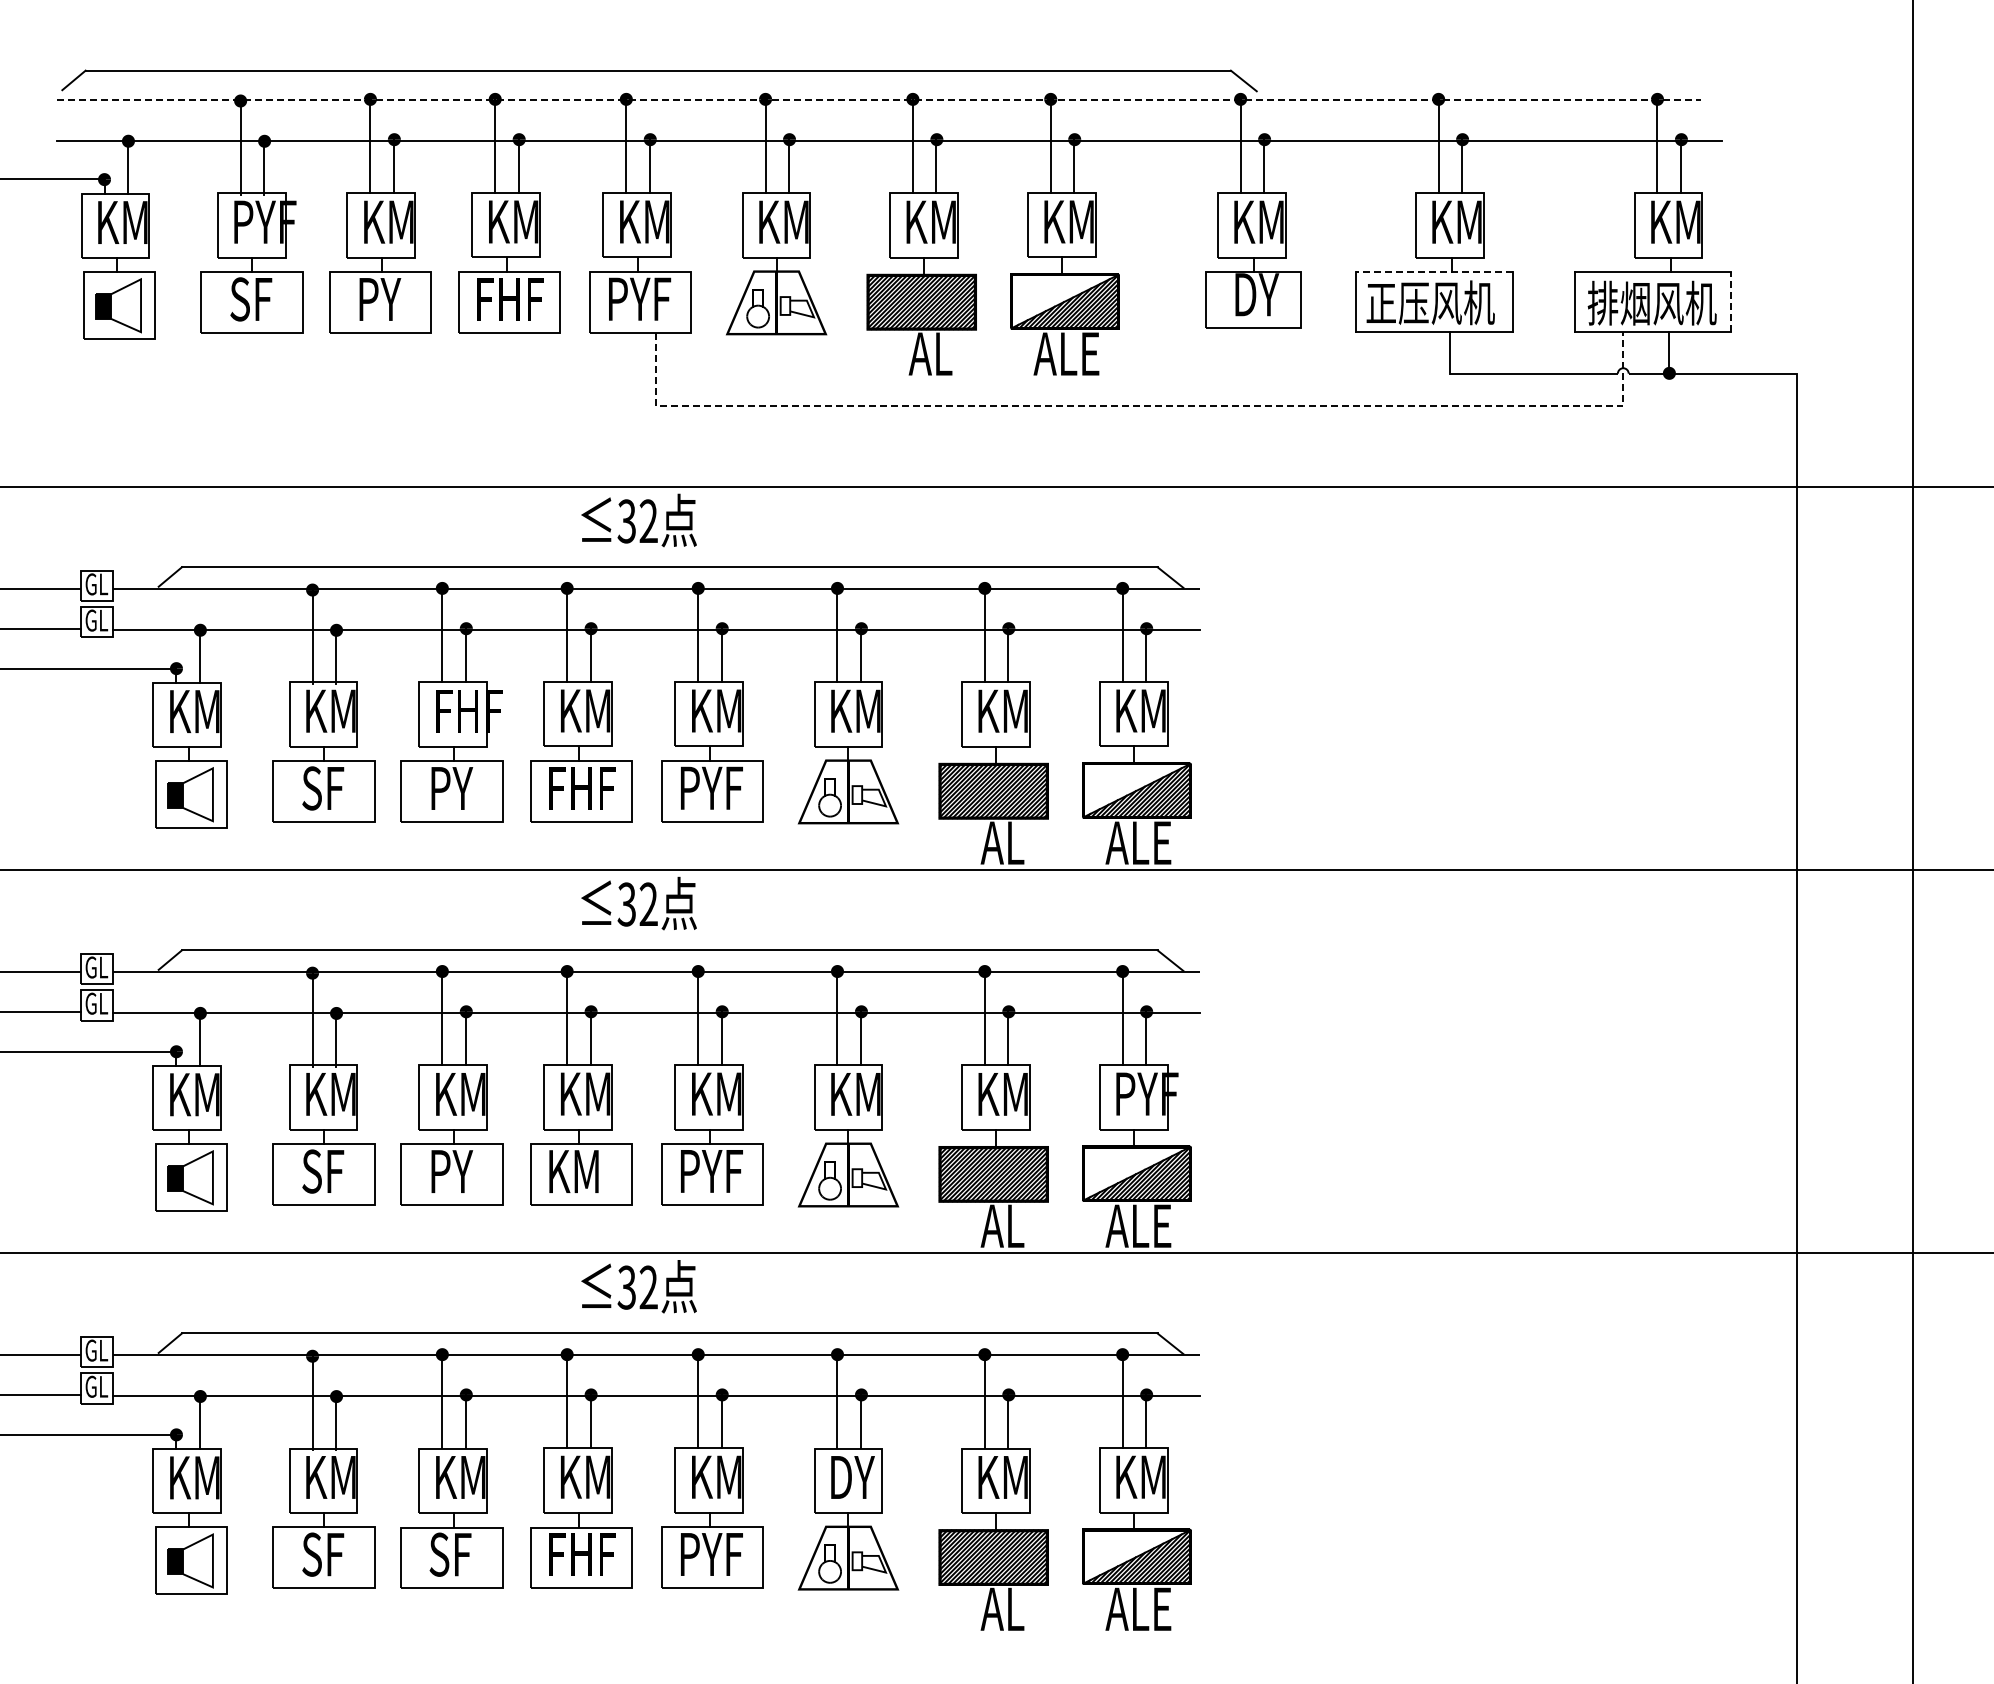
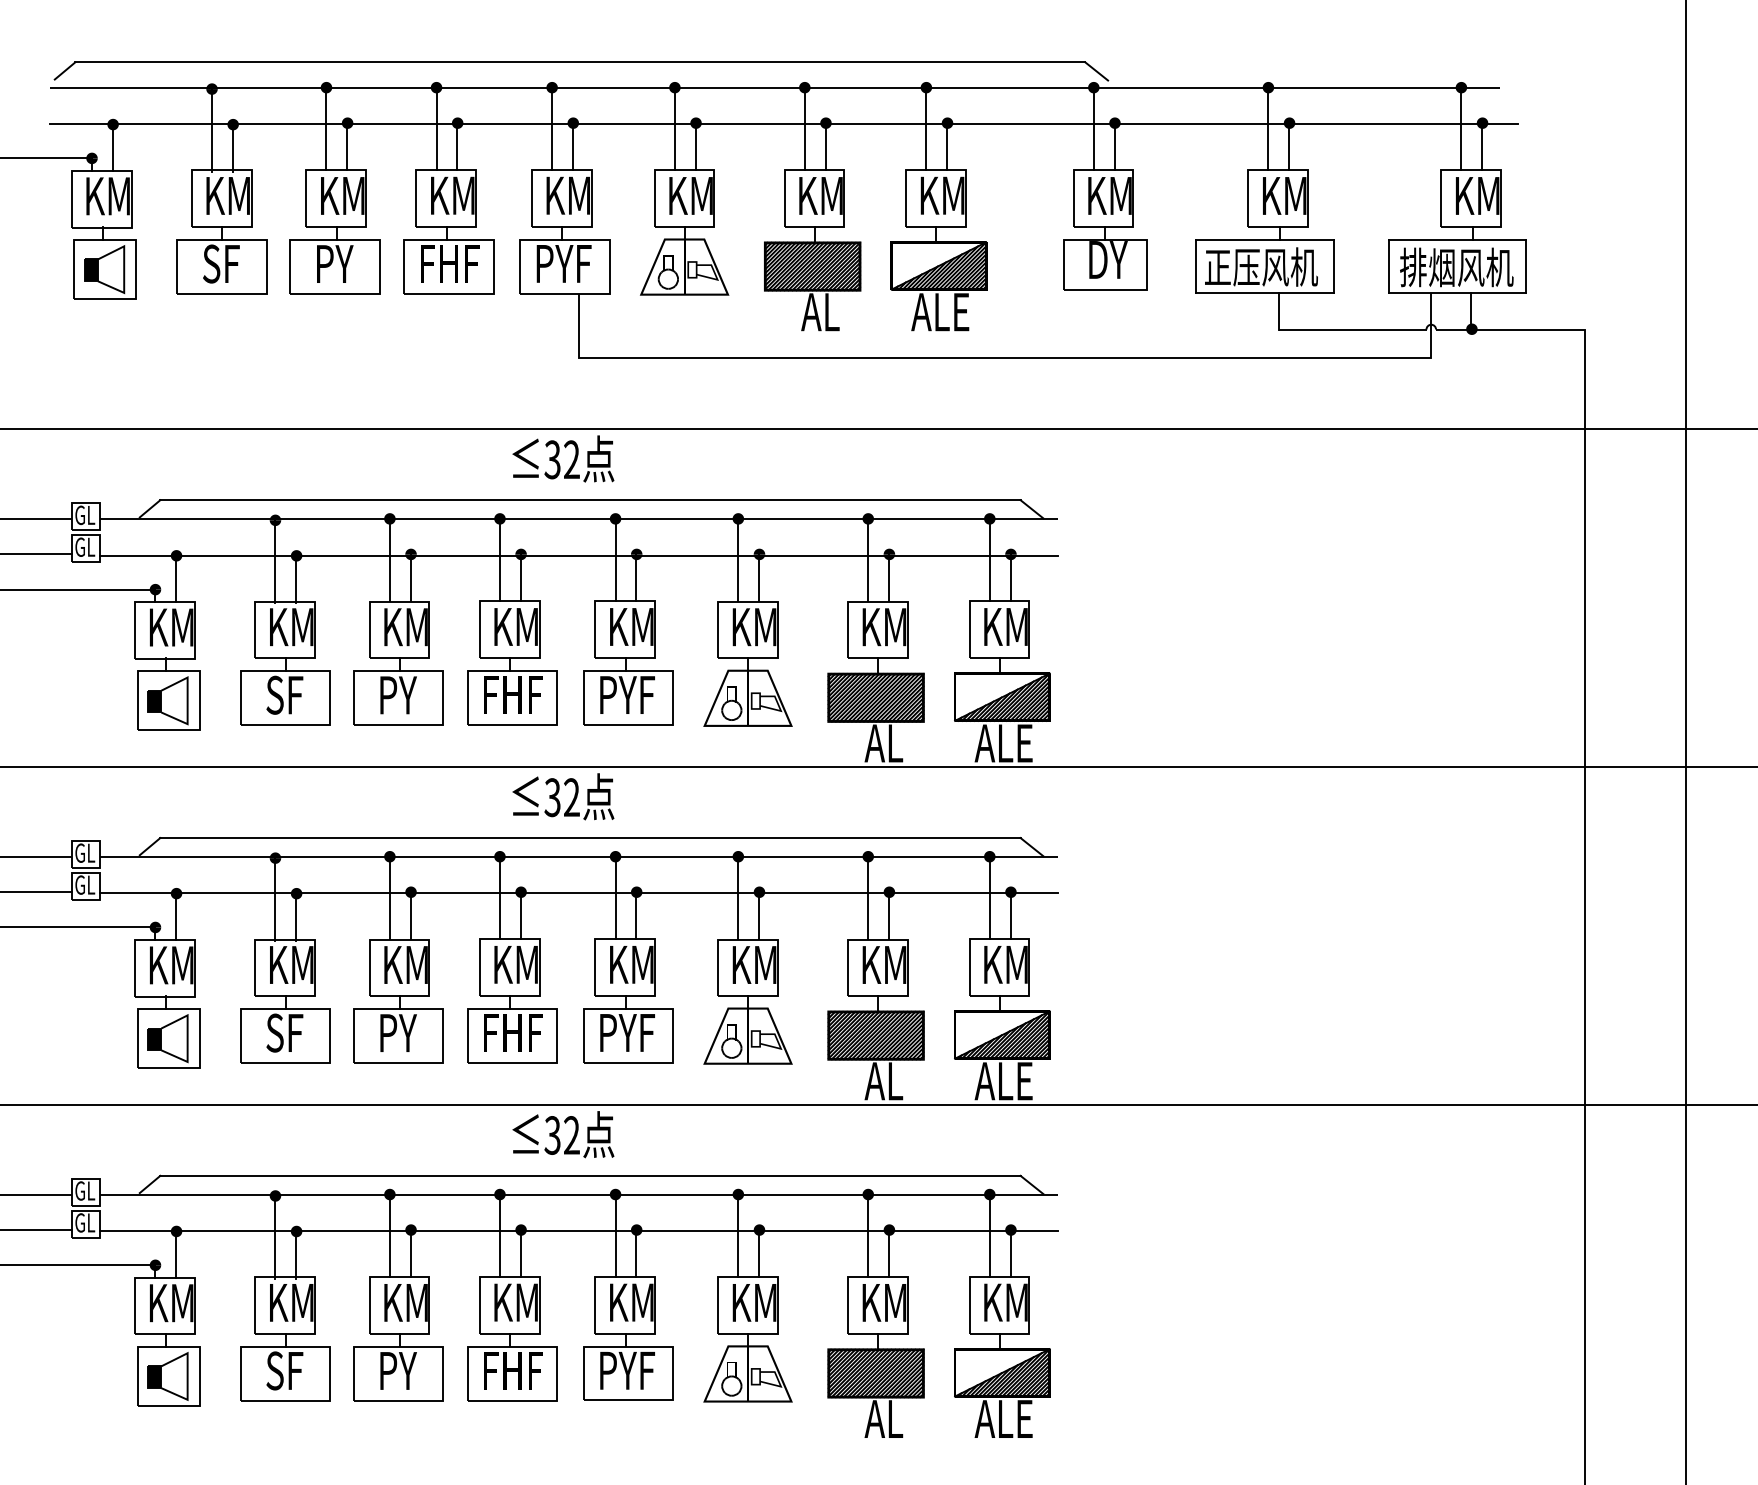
line: (879, 99) -> (775, 87), dashed -> solid
text: (267, 221) -> (235, 195), PYF -> KM
line: (1434, 271) -> (1264, 239), dashed -> solid
line: (1731, 301) -> (1526, 265), dashed -> solid
line: (1139, 406) -> (1004, 358), dashed -> solid
text: (469, 710) -> (413, 626), FHF -> KM
text: (1149, 1093) -> (1013, 964), PYF -> KM
text: (582, 1171) -> (513, 1033), KM -> FHF
text: (857, 1477) -> (755, 1302), DY -> KM
text: (451, 1554) -> (397, 1370), SF -> PY

